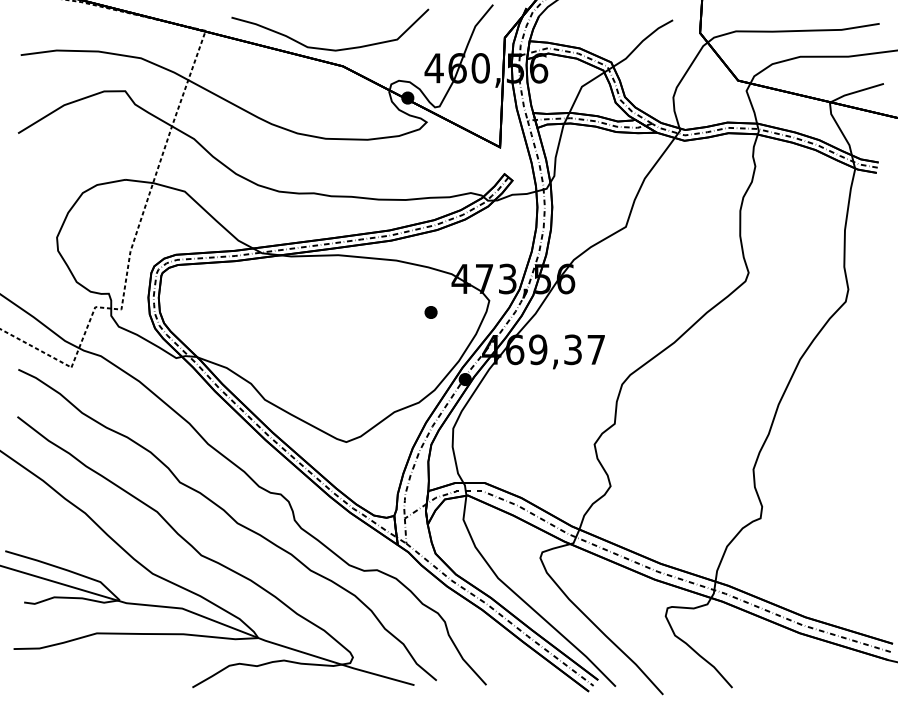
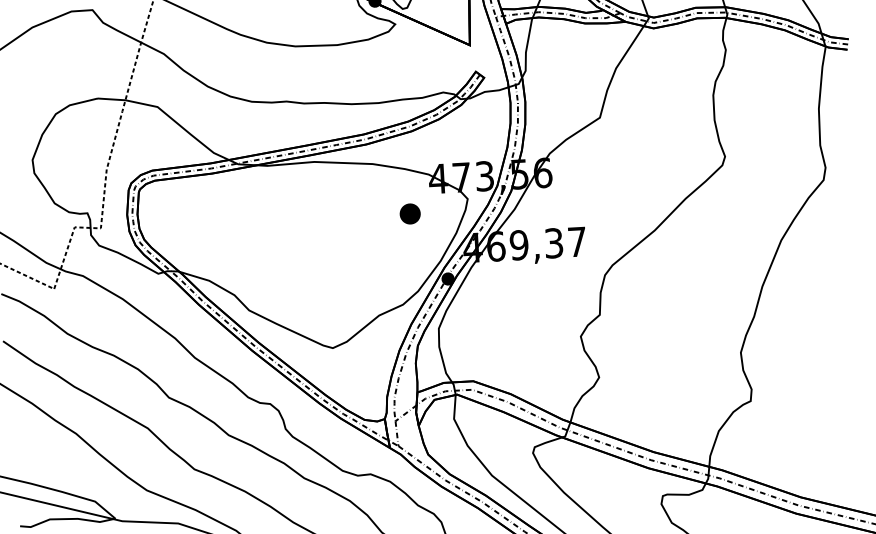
part: (430, 312) -> (409, 214), size x1.6

